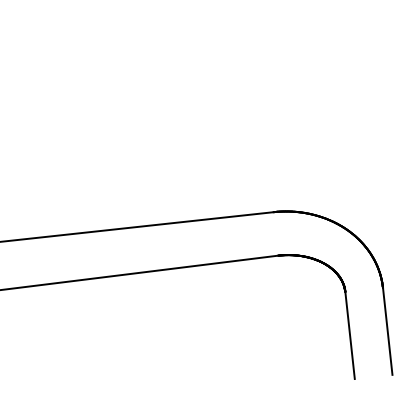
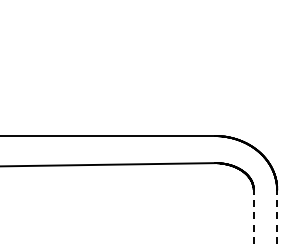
line: (388, 330) -> (277, 216), solid -> dashed
line: (349, 334) -> (253, 216), solid -> dashed

